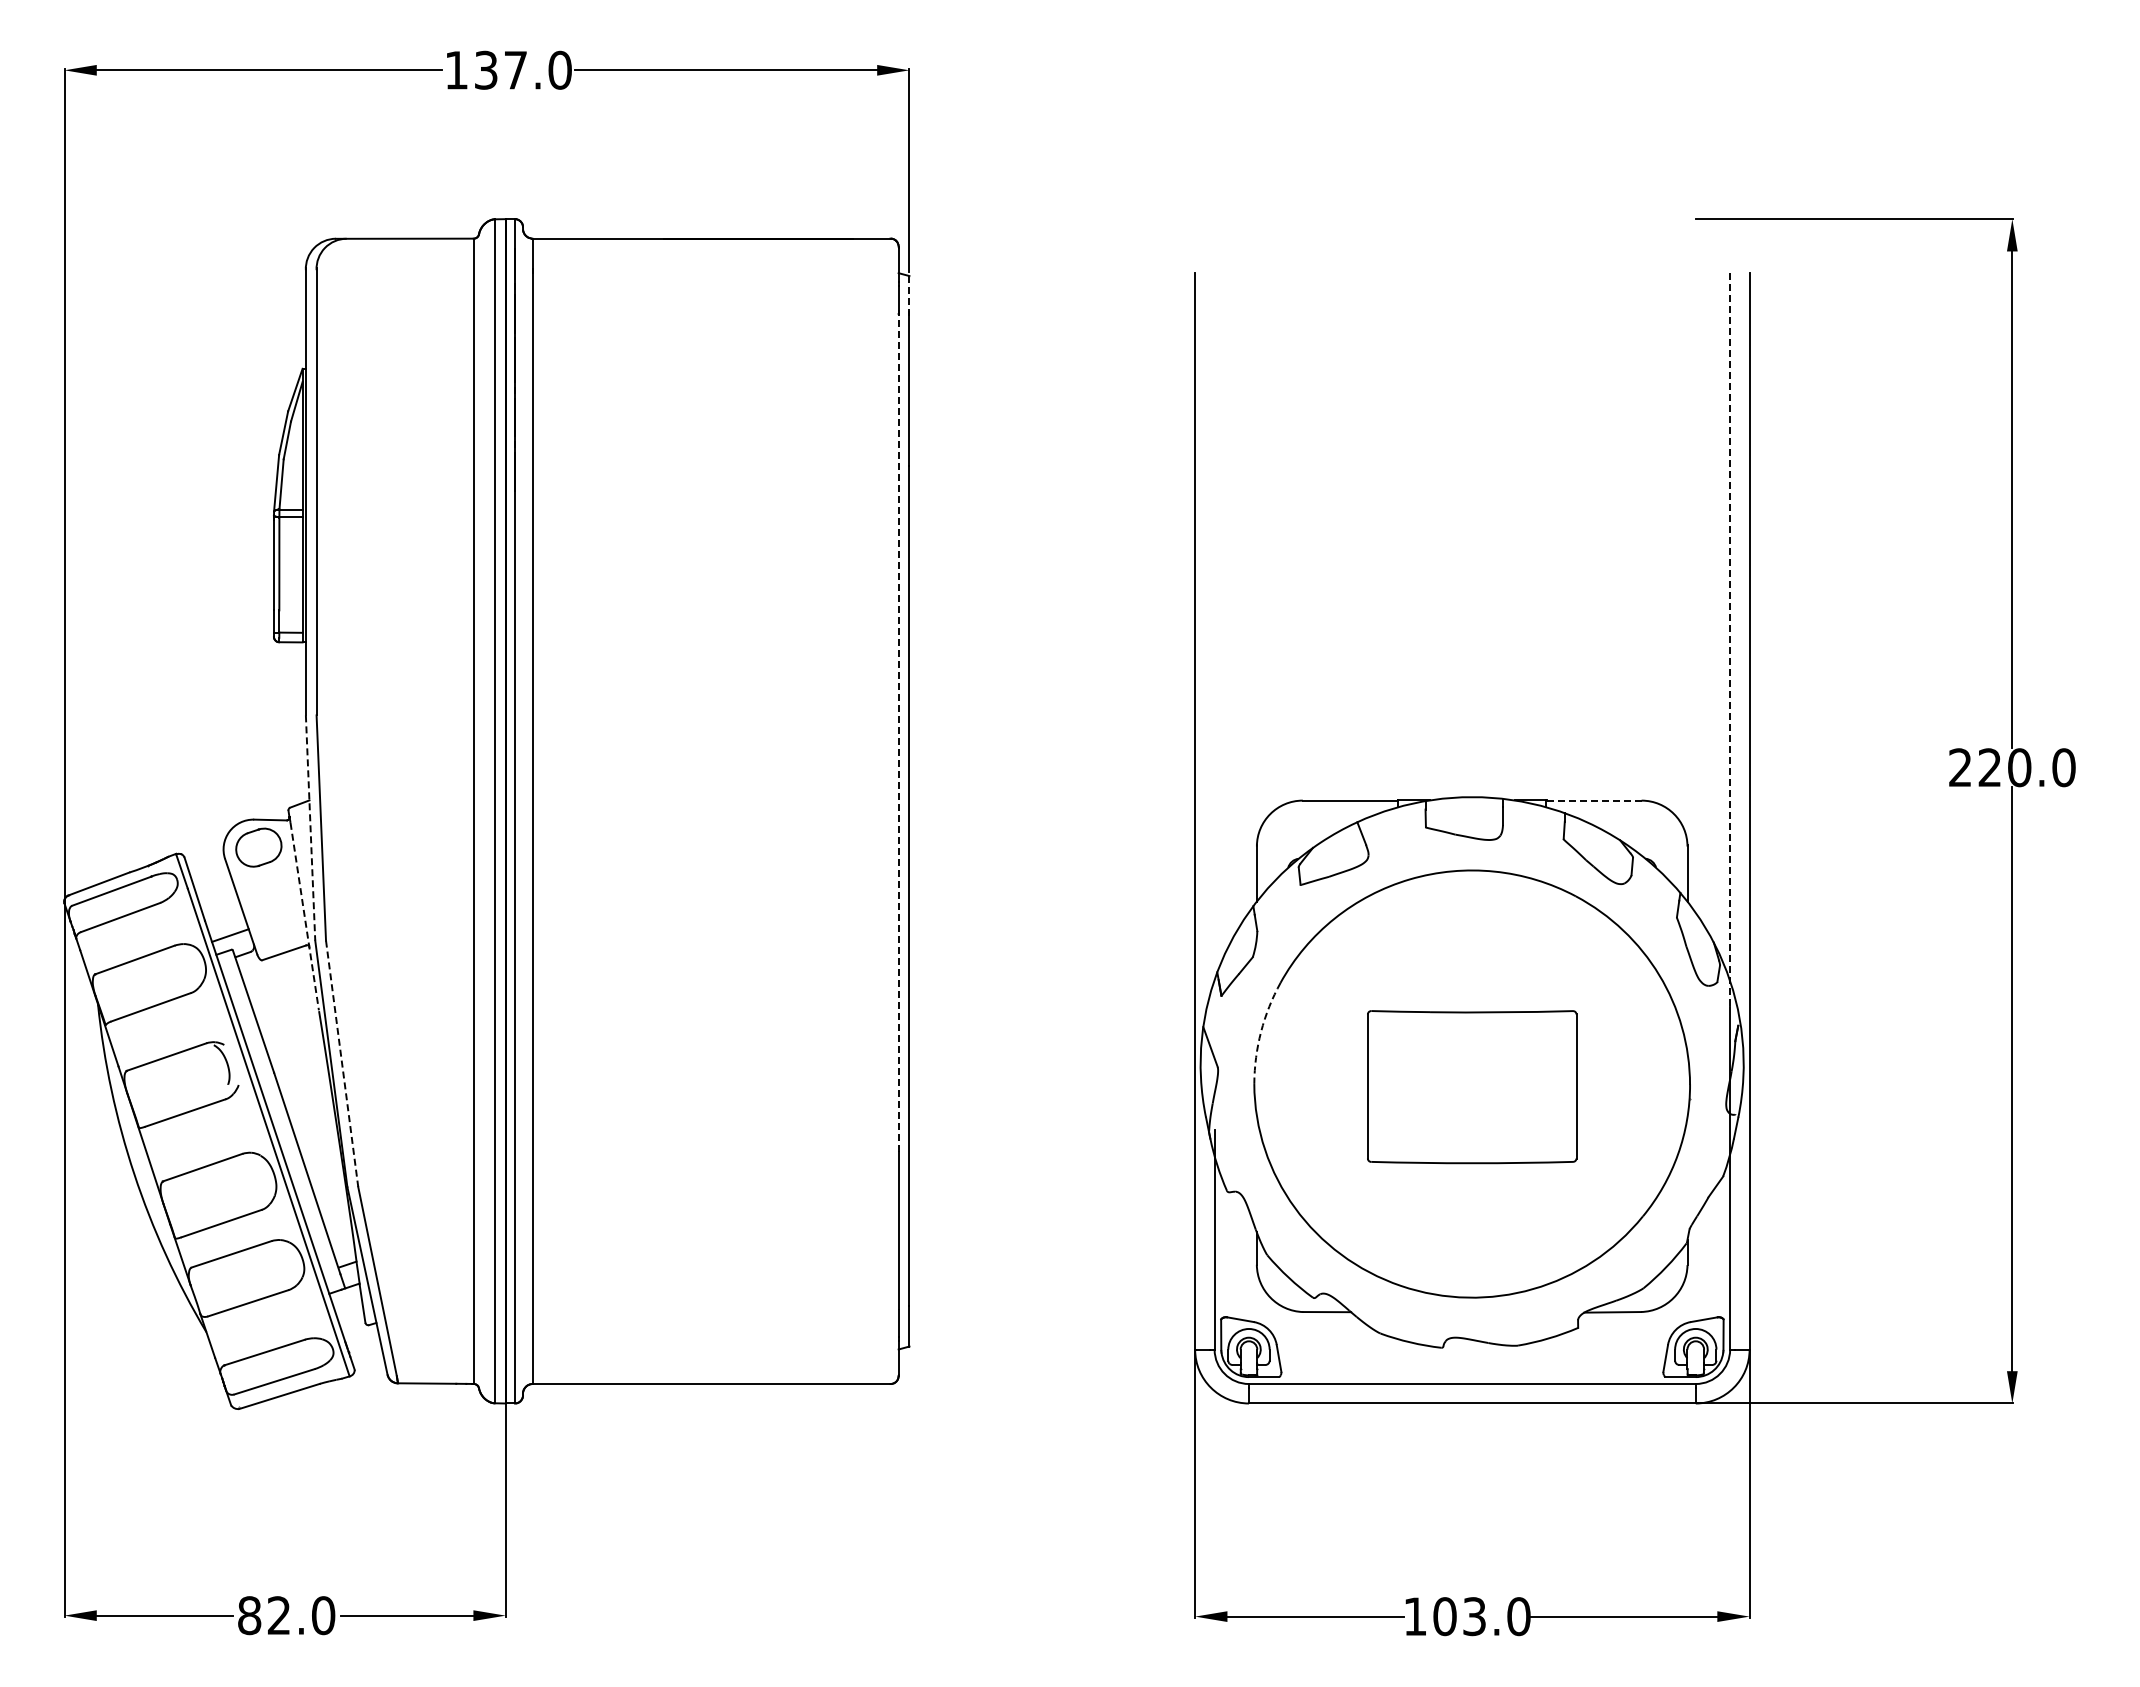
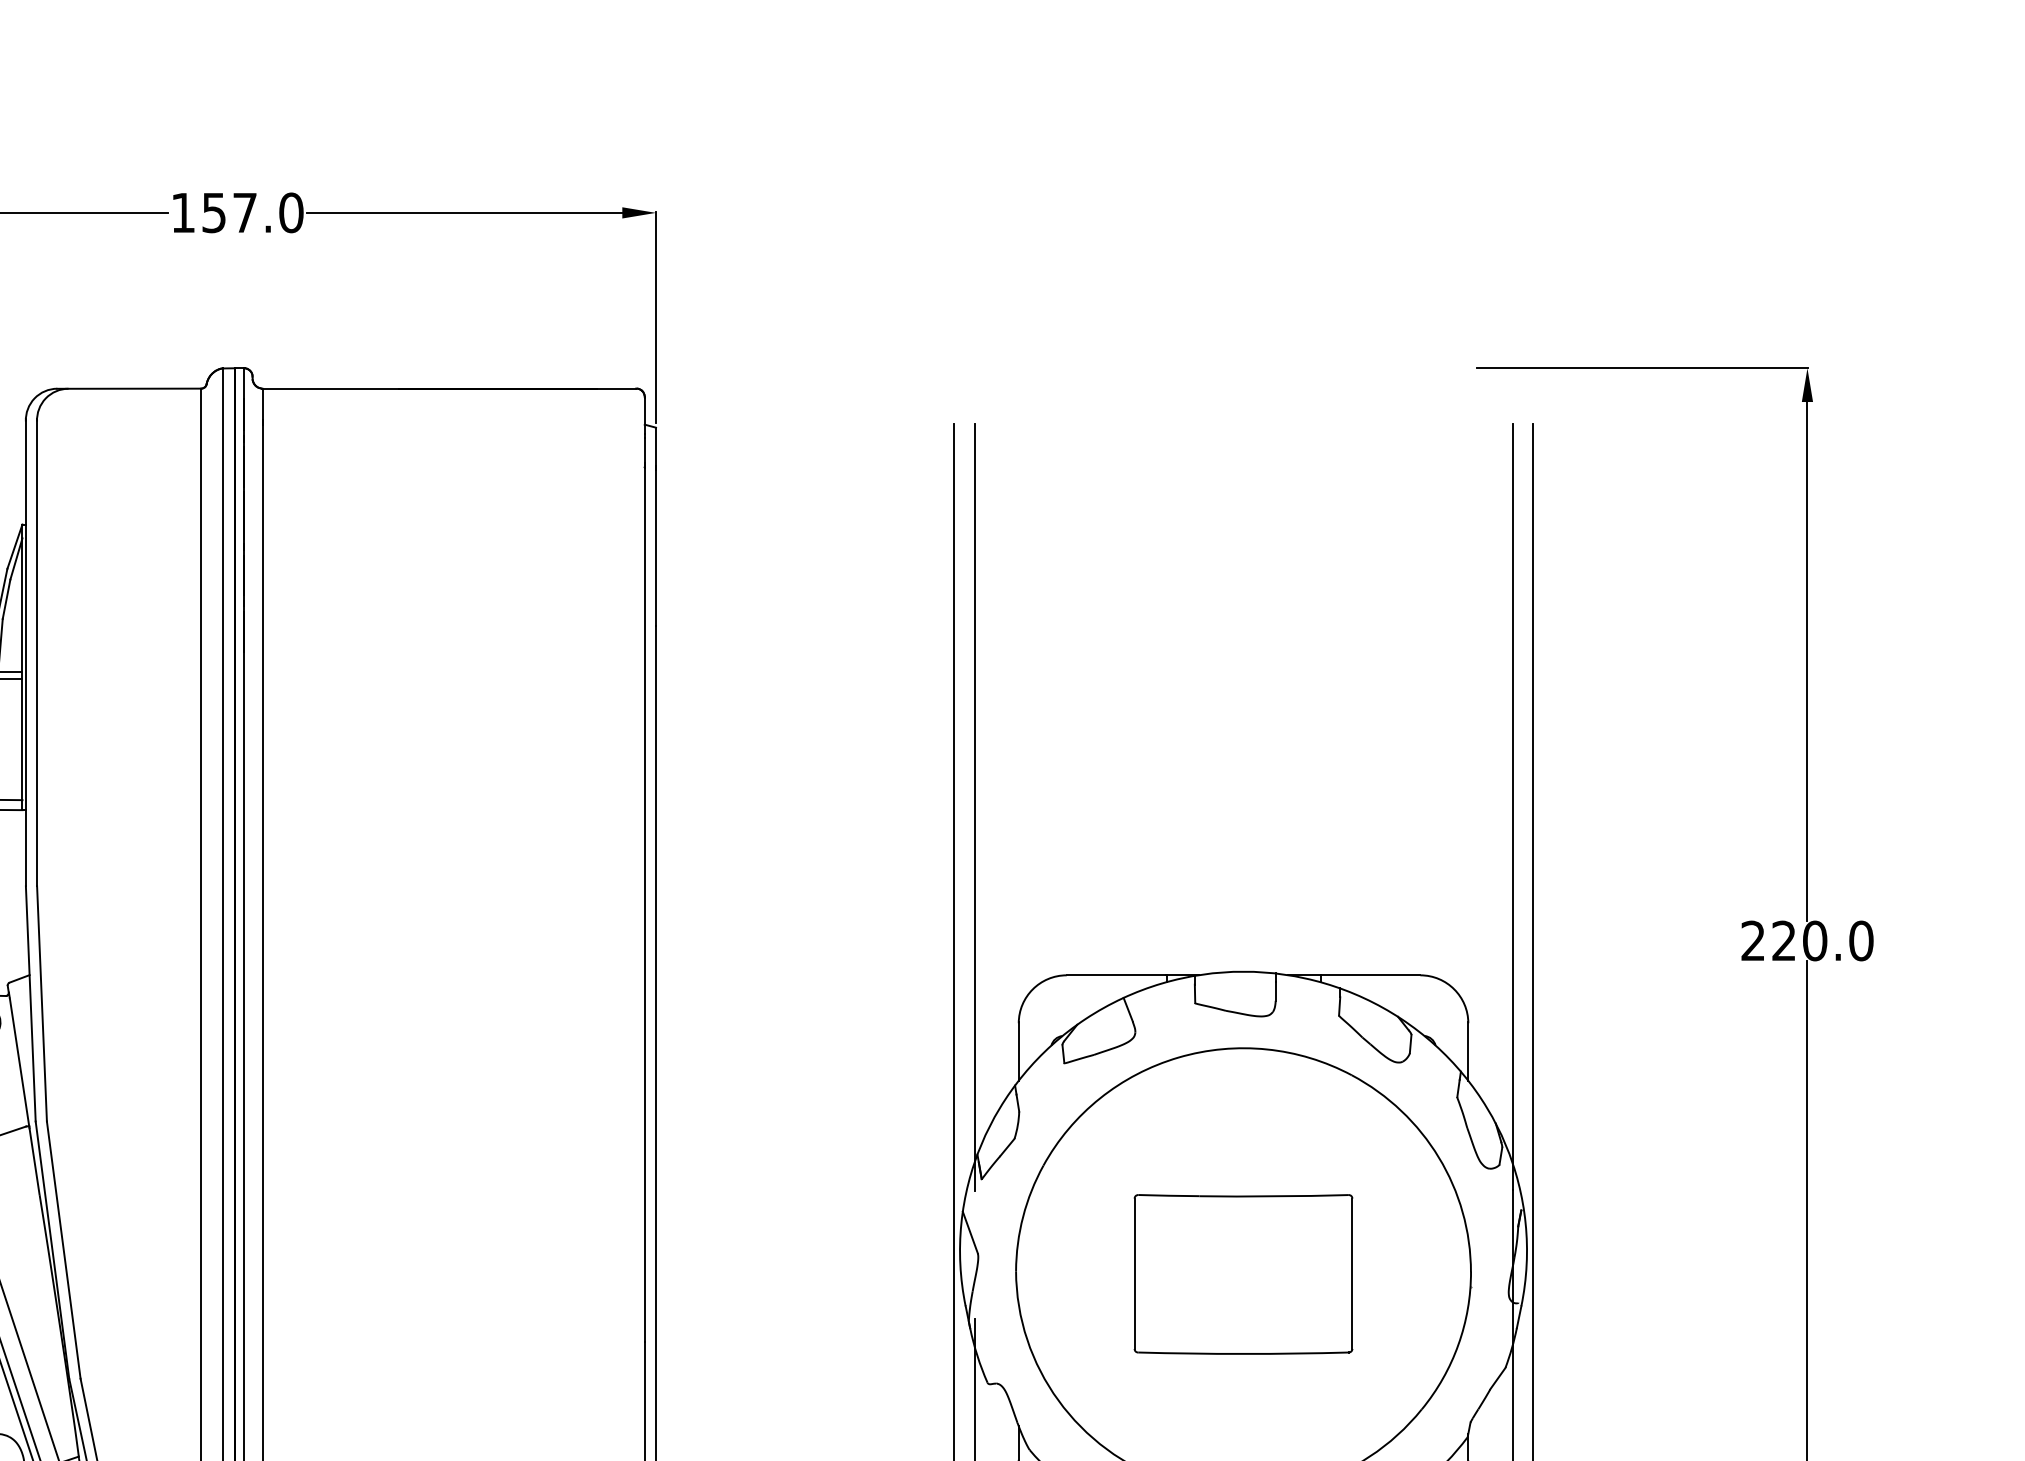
text: (486, 69) -> (214, 212), 137.0 -> 157.0
line: (909, 295) -> (656, 447), dashed -> solid
line: (1214, 639) -> (974, 807), added
line: (1730, 639) -> (1513, 807), dashed -> solid
line: (898, 730) -> (644, 902), dashed -> solid
line: (1594, 800) -> (1371, 975), dashed -> solid
line: (310, 828) -> (30, 1004), dashed -> solid
line: (304, 916) -> (24, 1096), dashed -> solid
arc: (1261, 1031) -> (1023, 1216), dashed -> solid
line: (342, 1064) -> (64, 1250), dashed -> solid

